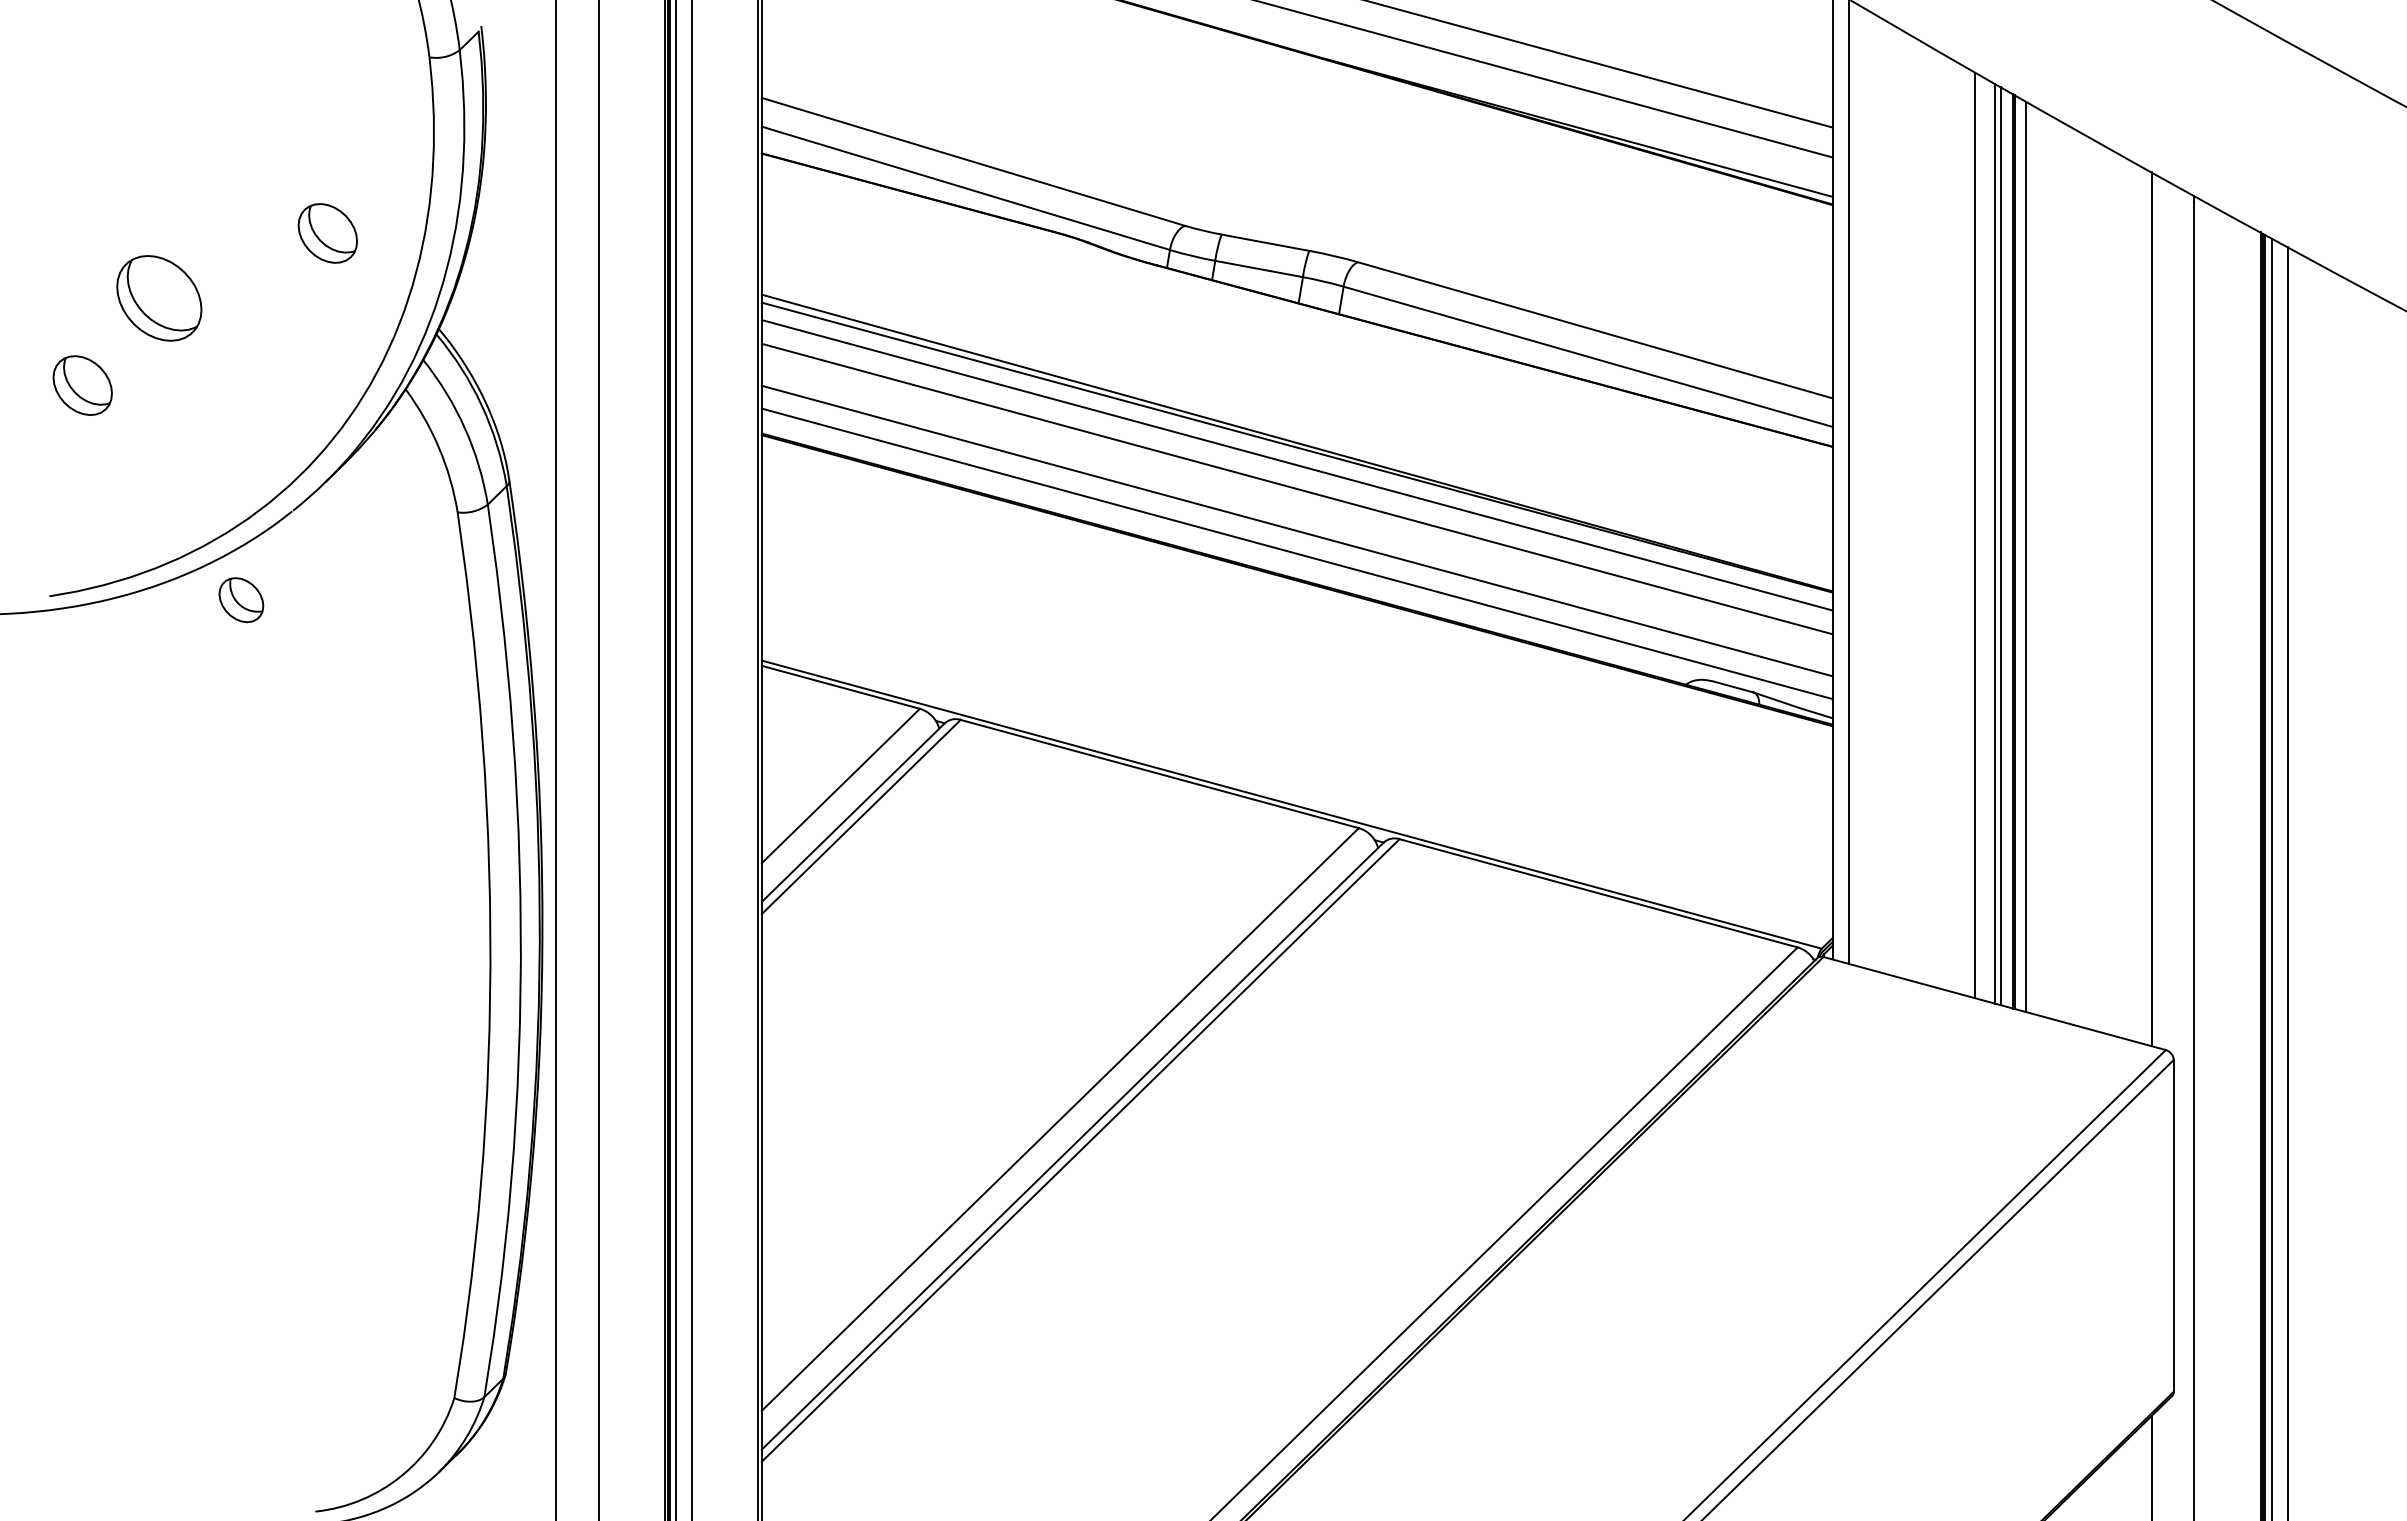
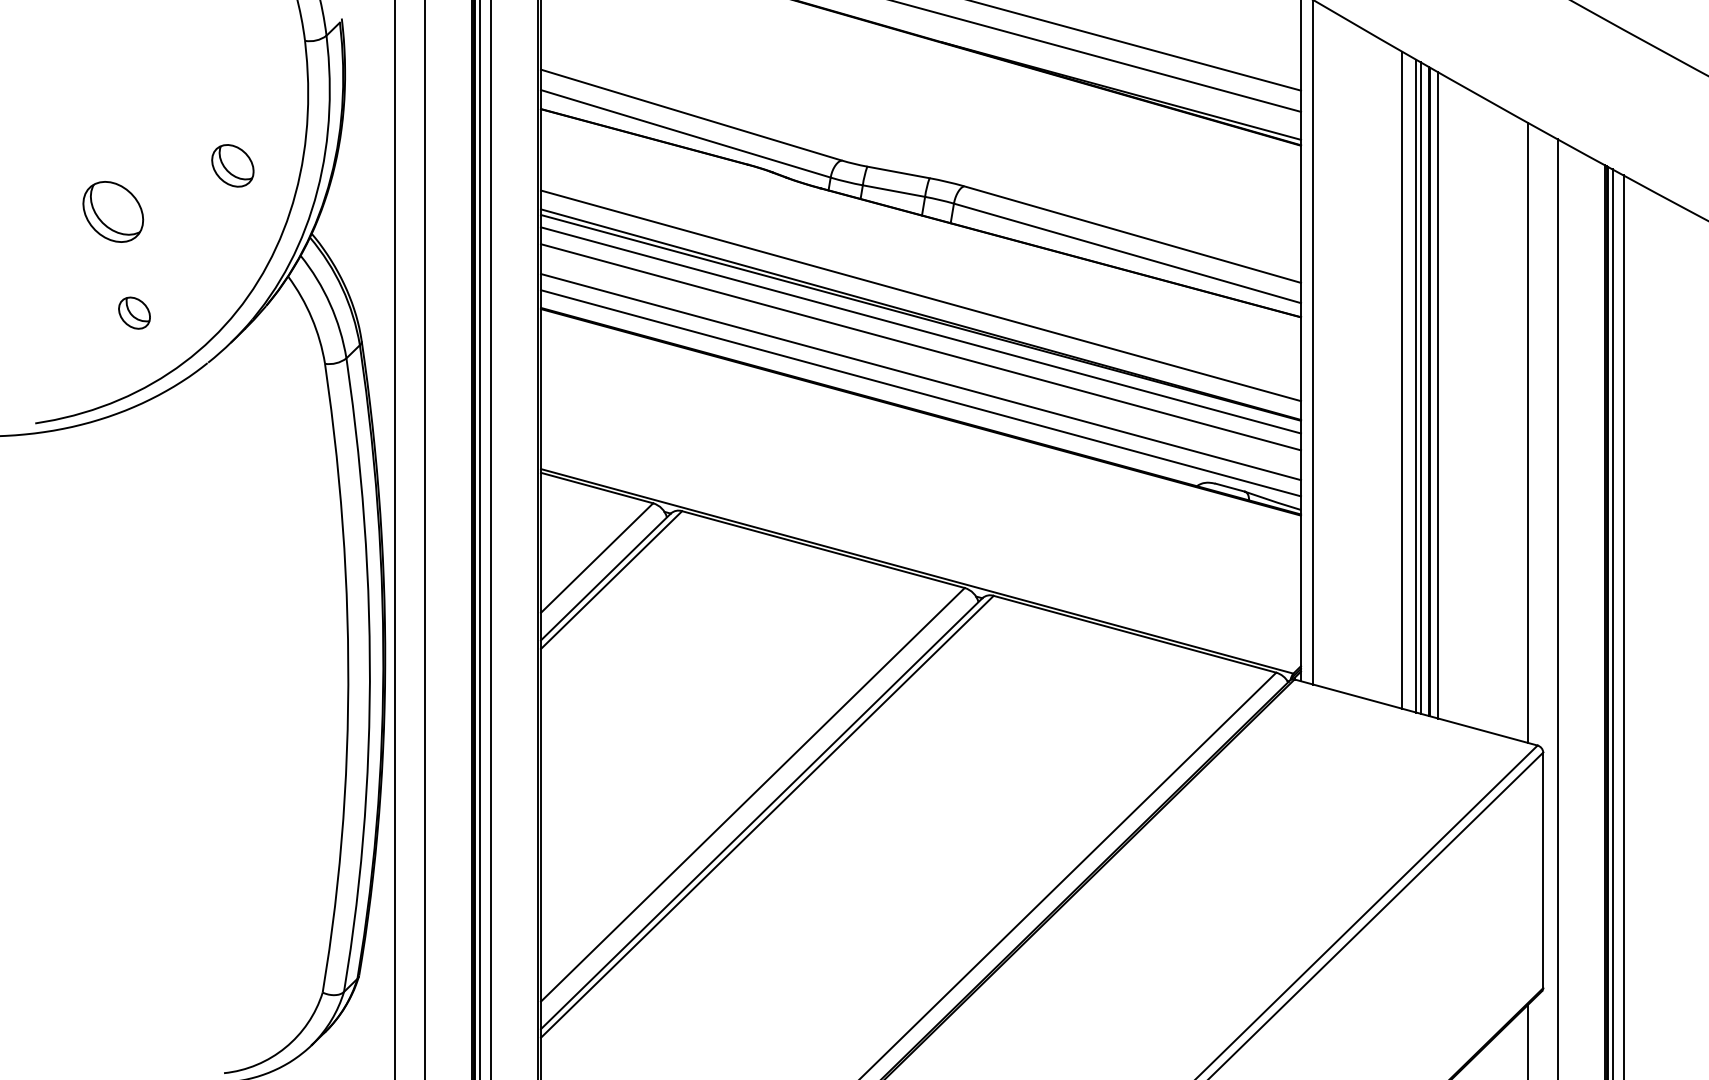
part: (82, 385) -> (58, 273), removed
line: (1296, 416) -> (920, 295), added
part: (241, 599) -> (134, 312), moved

